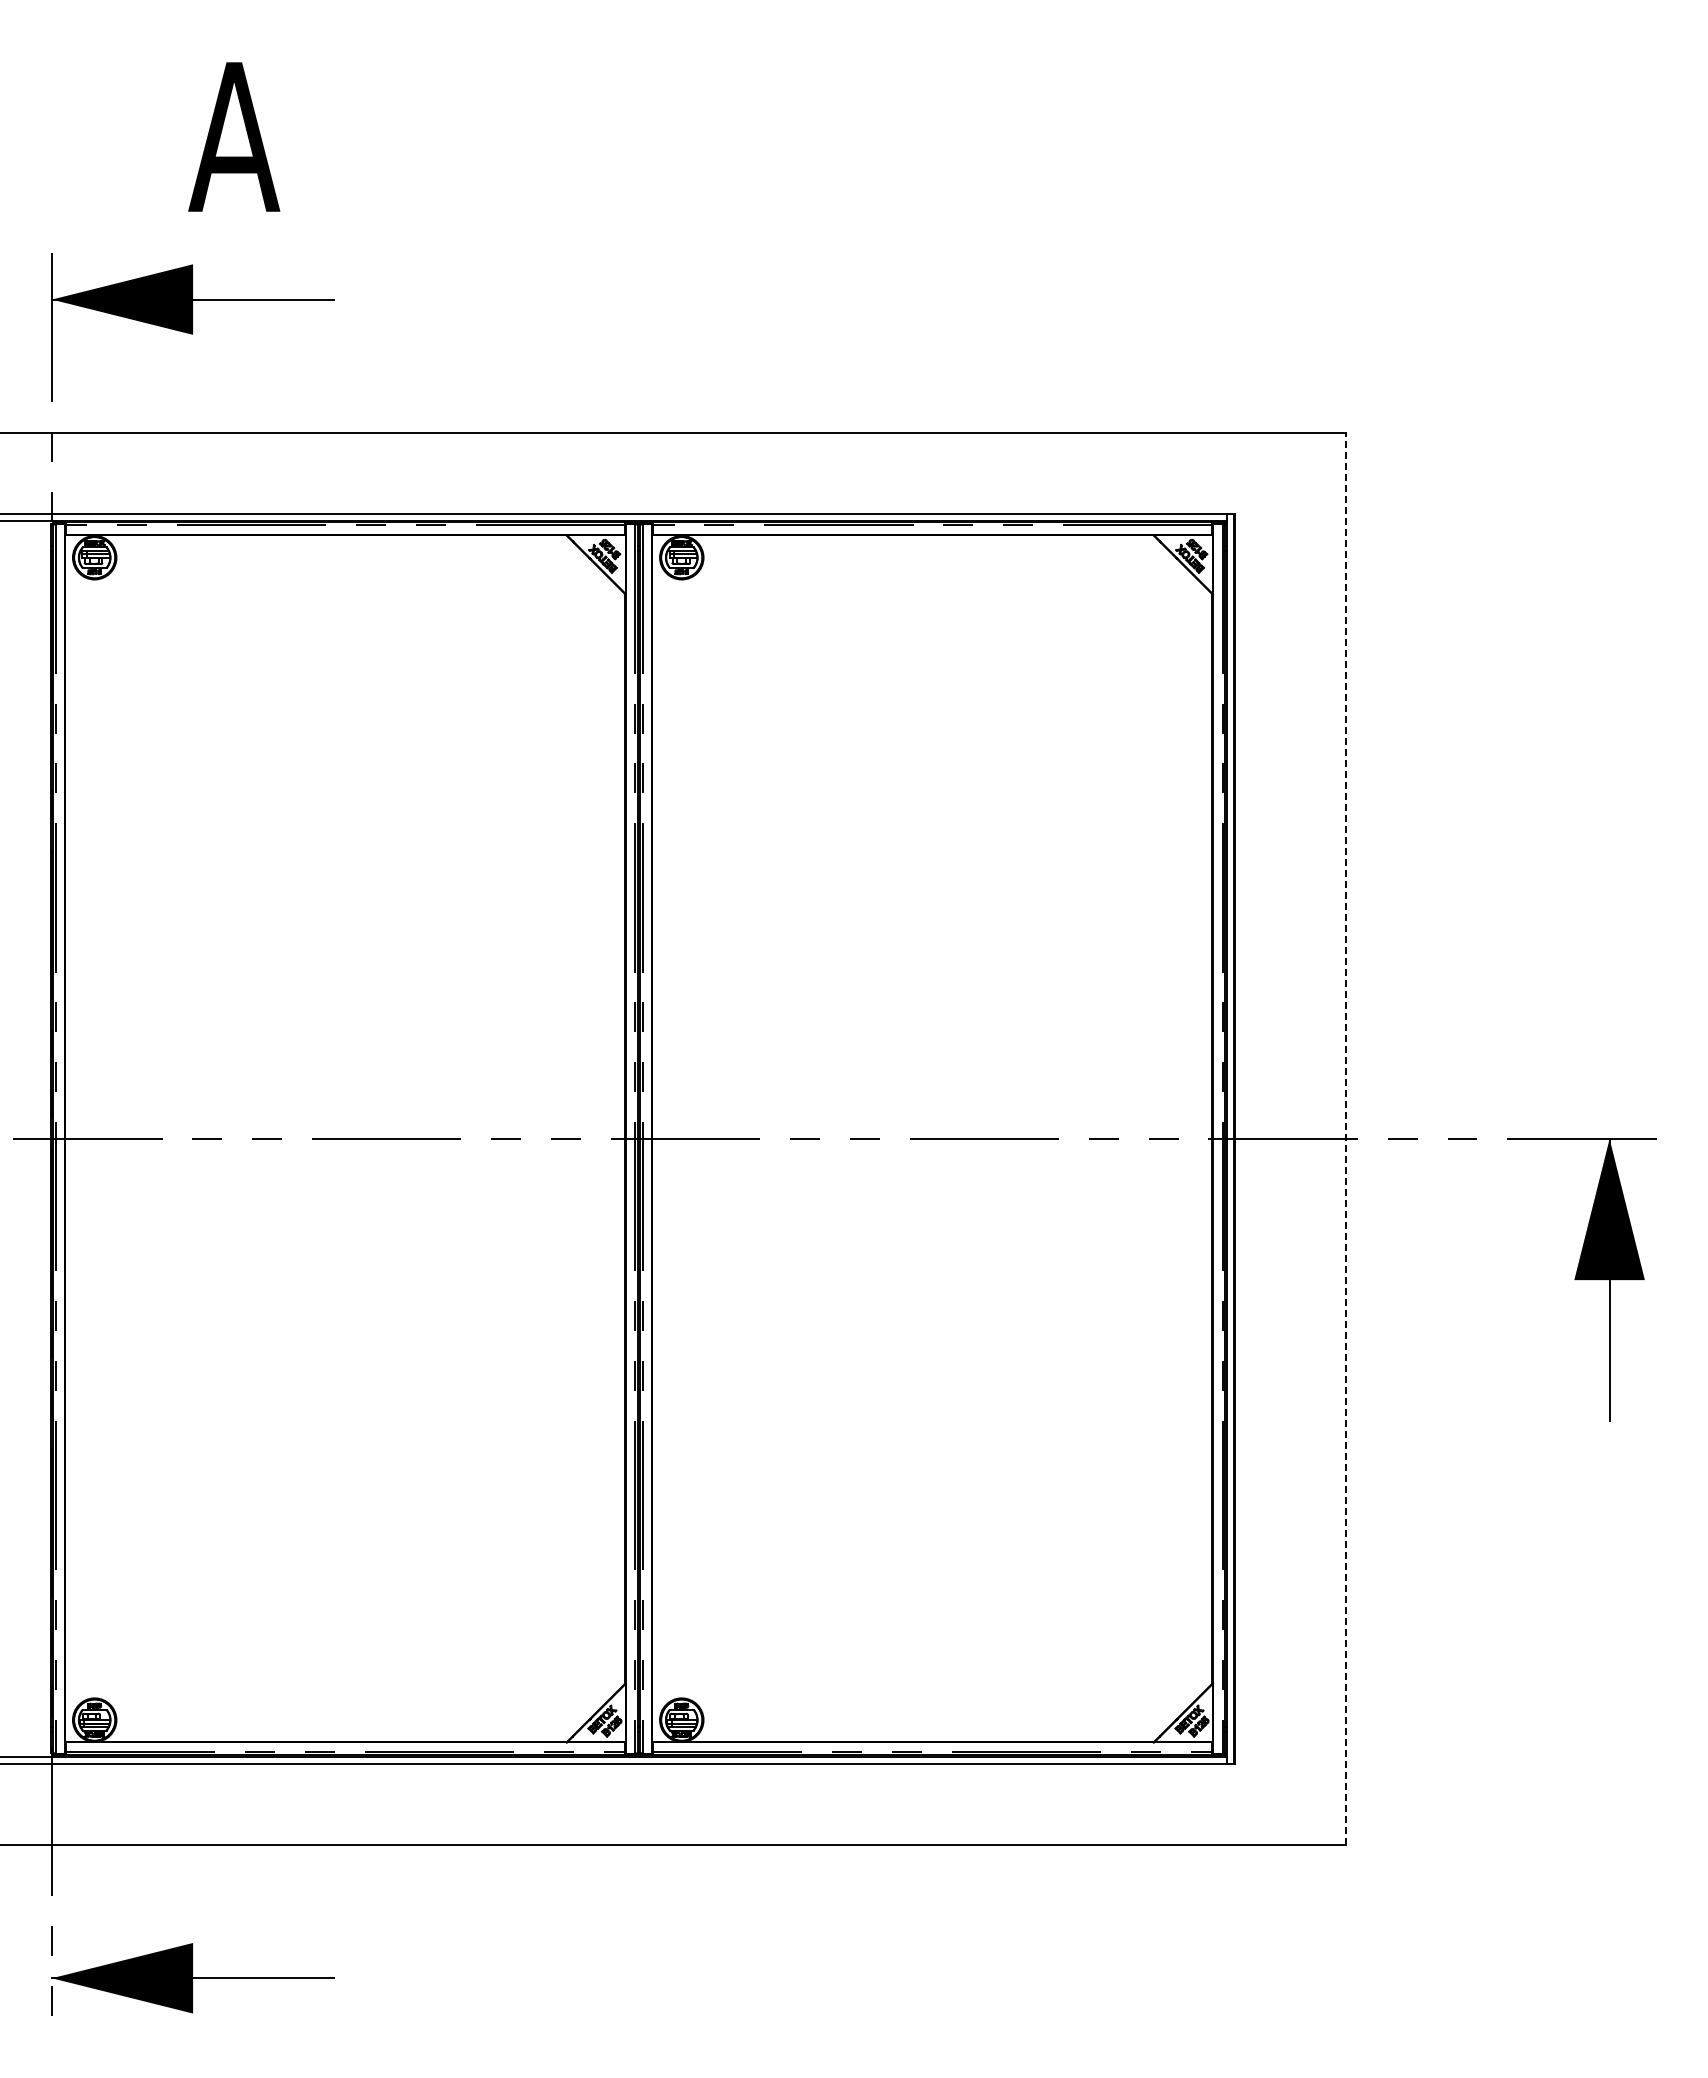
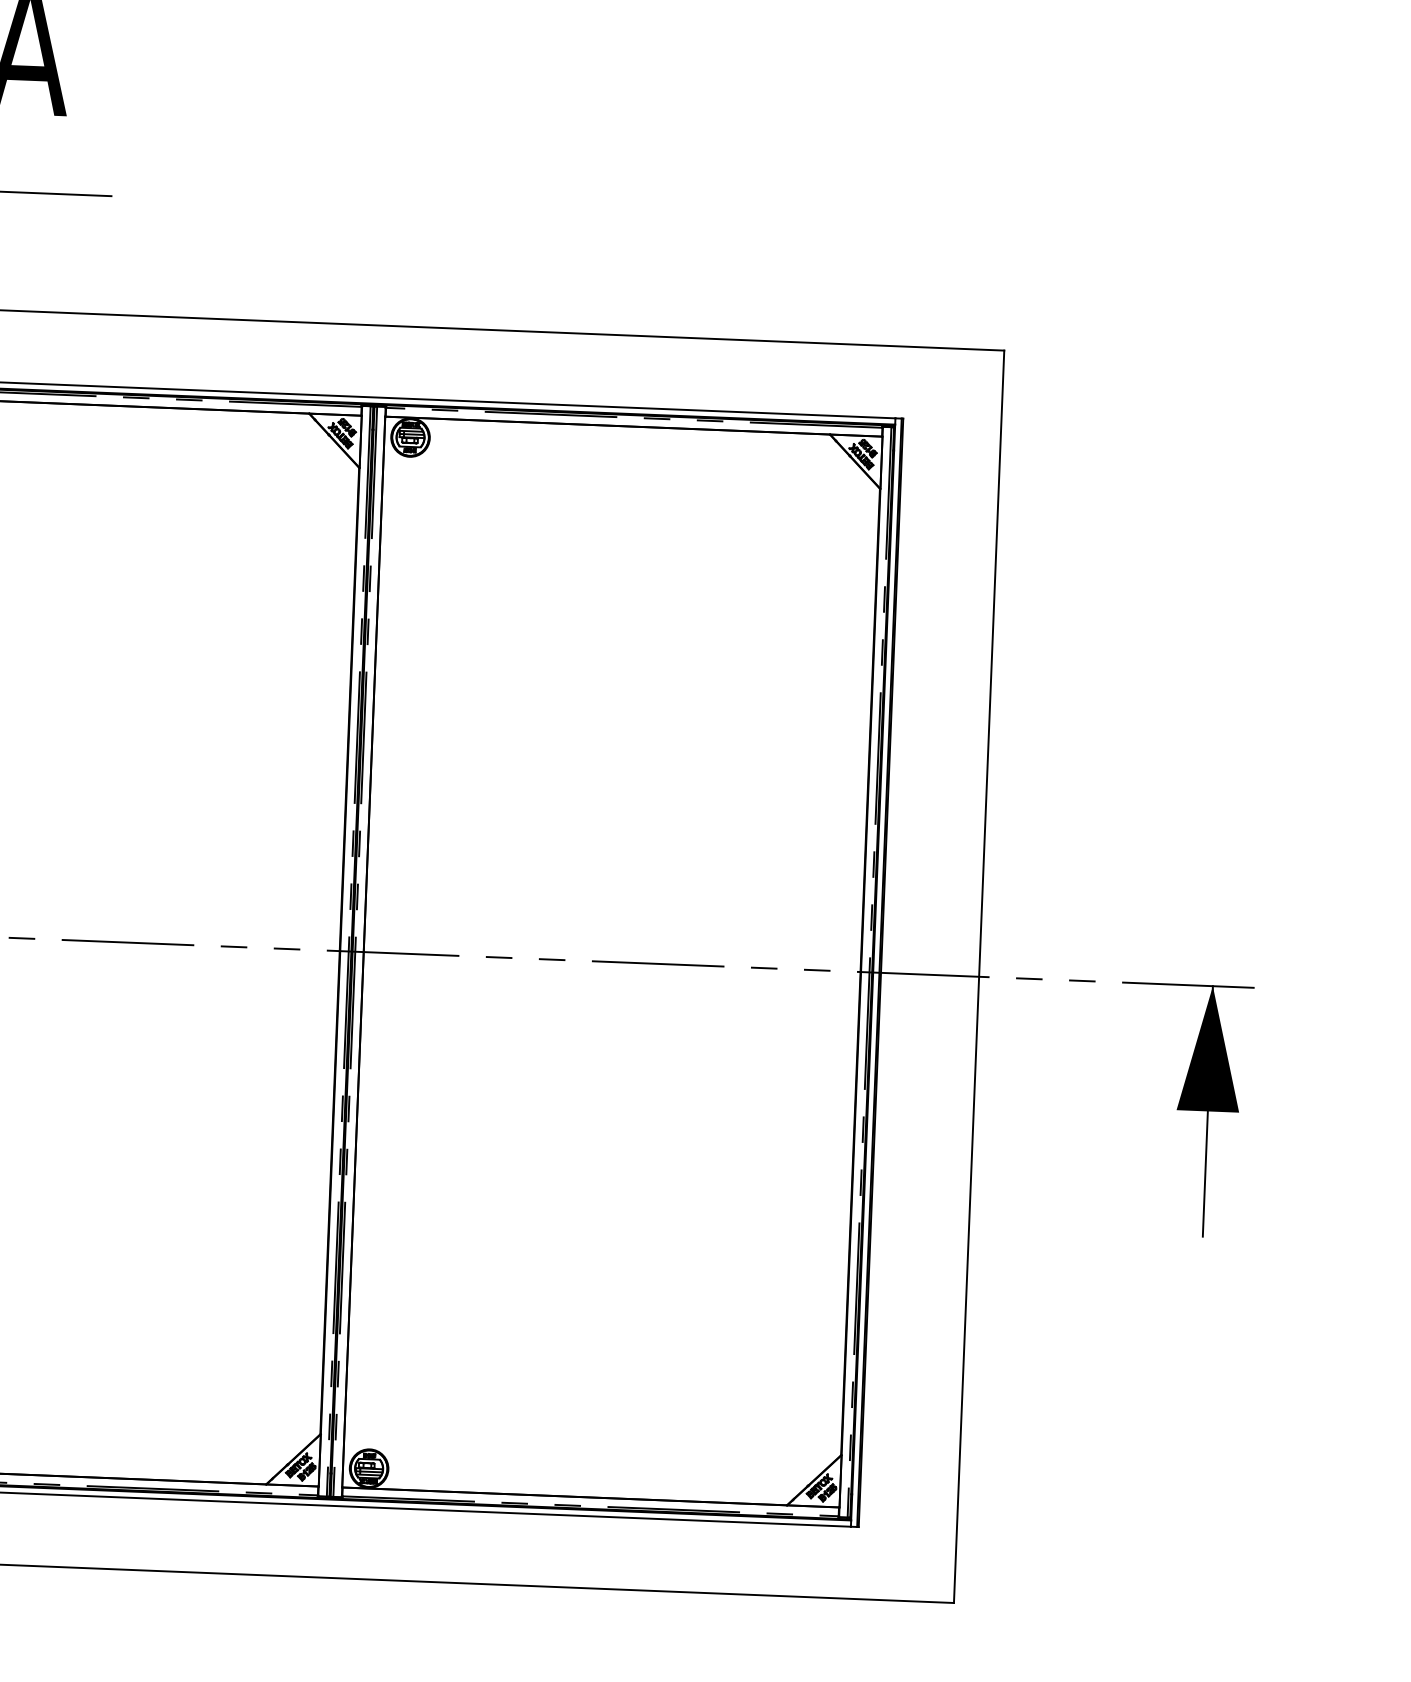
line: (1346, 1138) -> (979, 976), dashed -> solid

